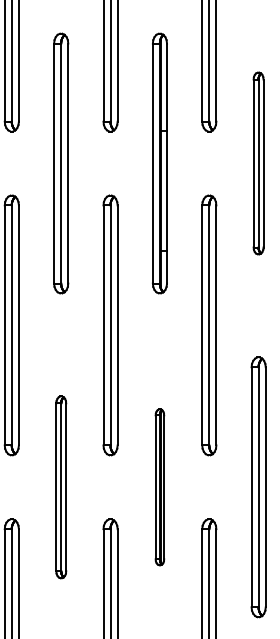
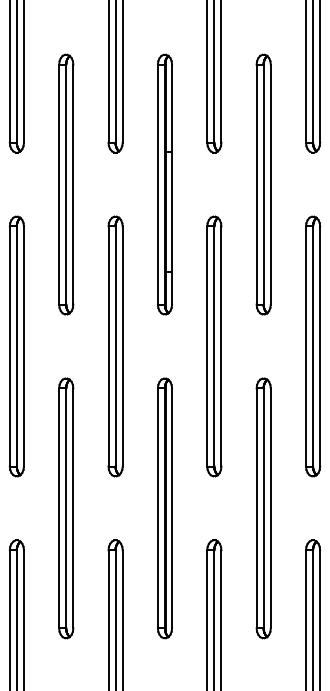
part: (258, 163) -> (263, 184), size x1.43
part: (61, 487) -> (66, 508), size x1.43
part: (159, 487) -> (164, 508), size x1.67

